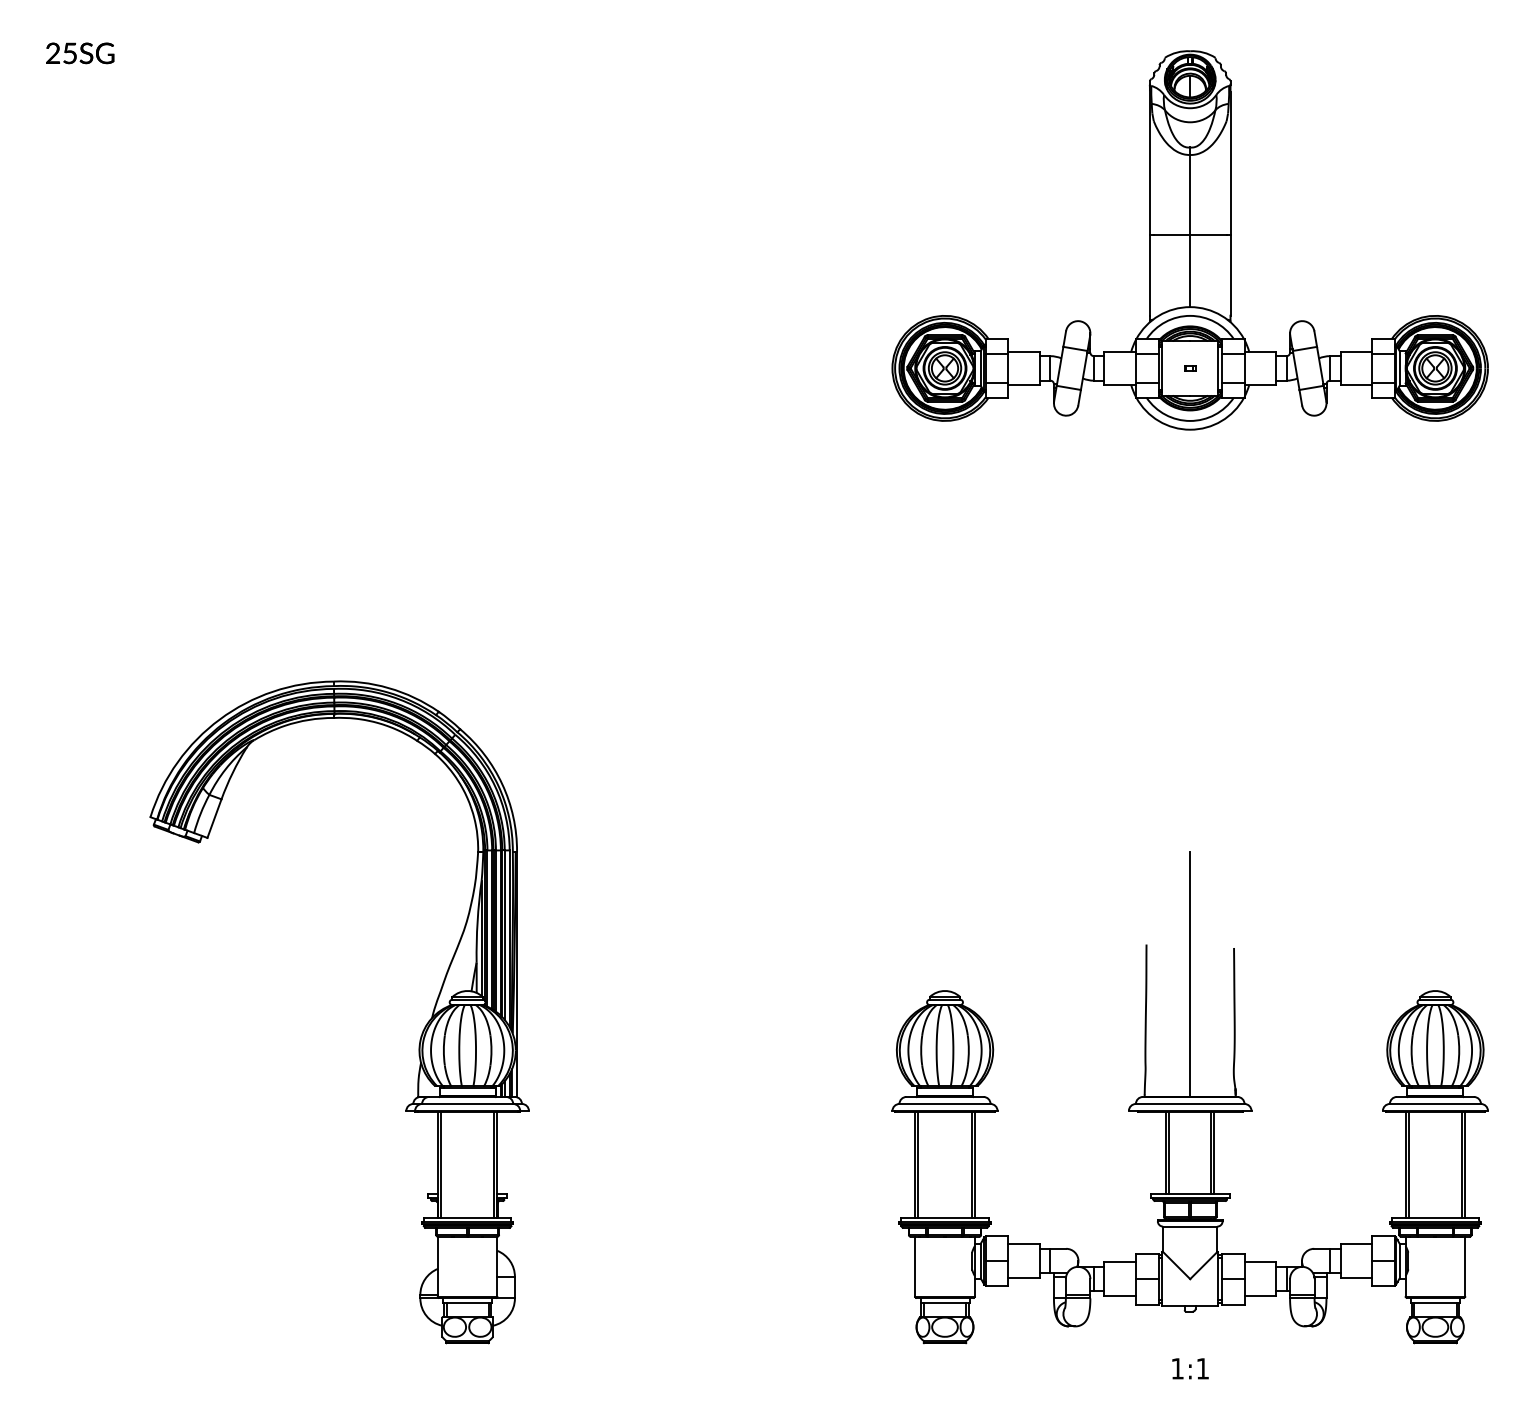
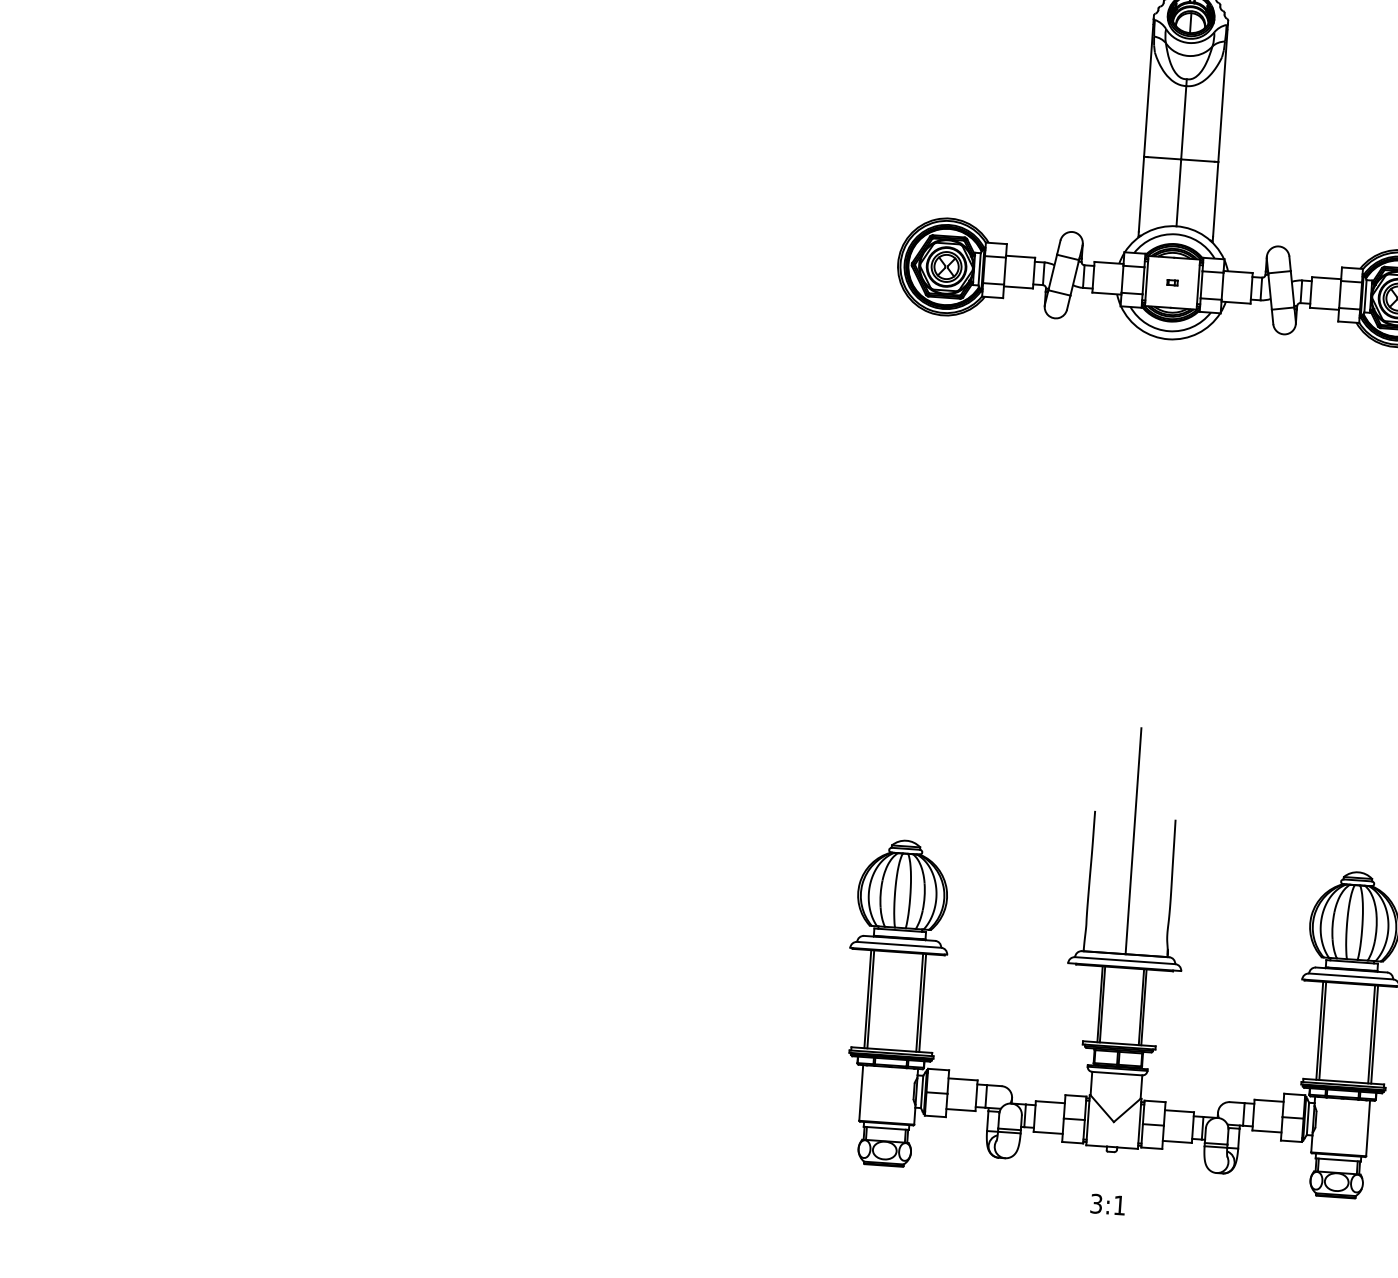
part: (419, 1039) -> (419, 851), removed
text: (1177, 1368) -> (1096, 1203), 1:1 -> 3:1

